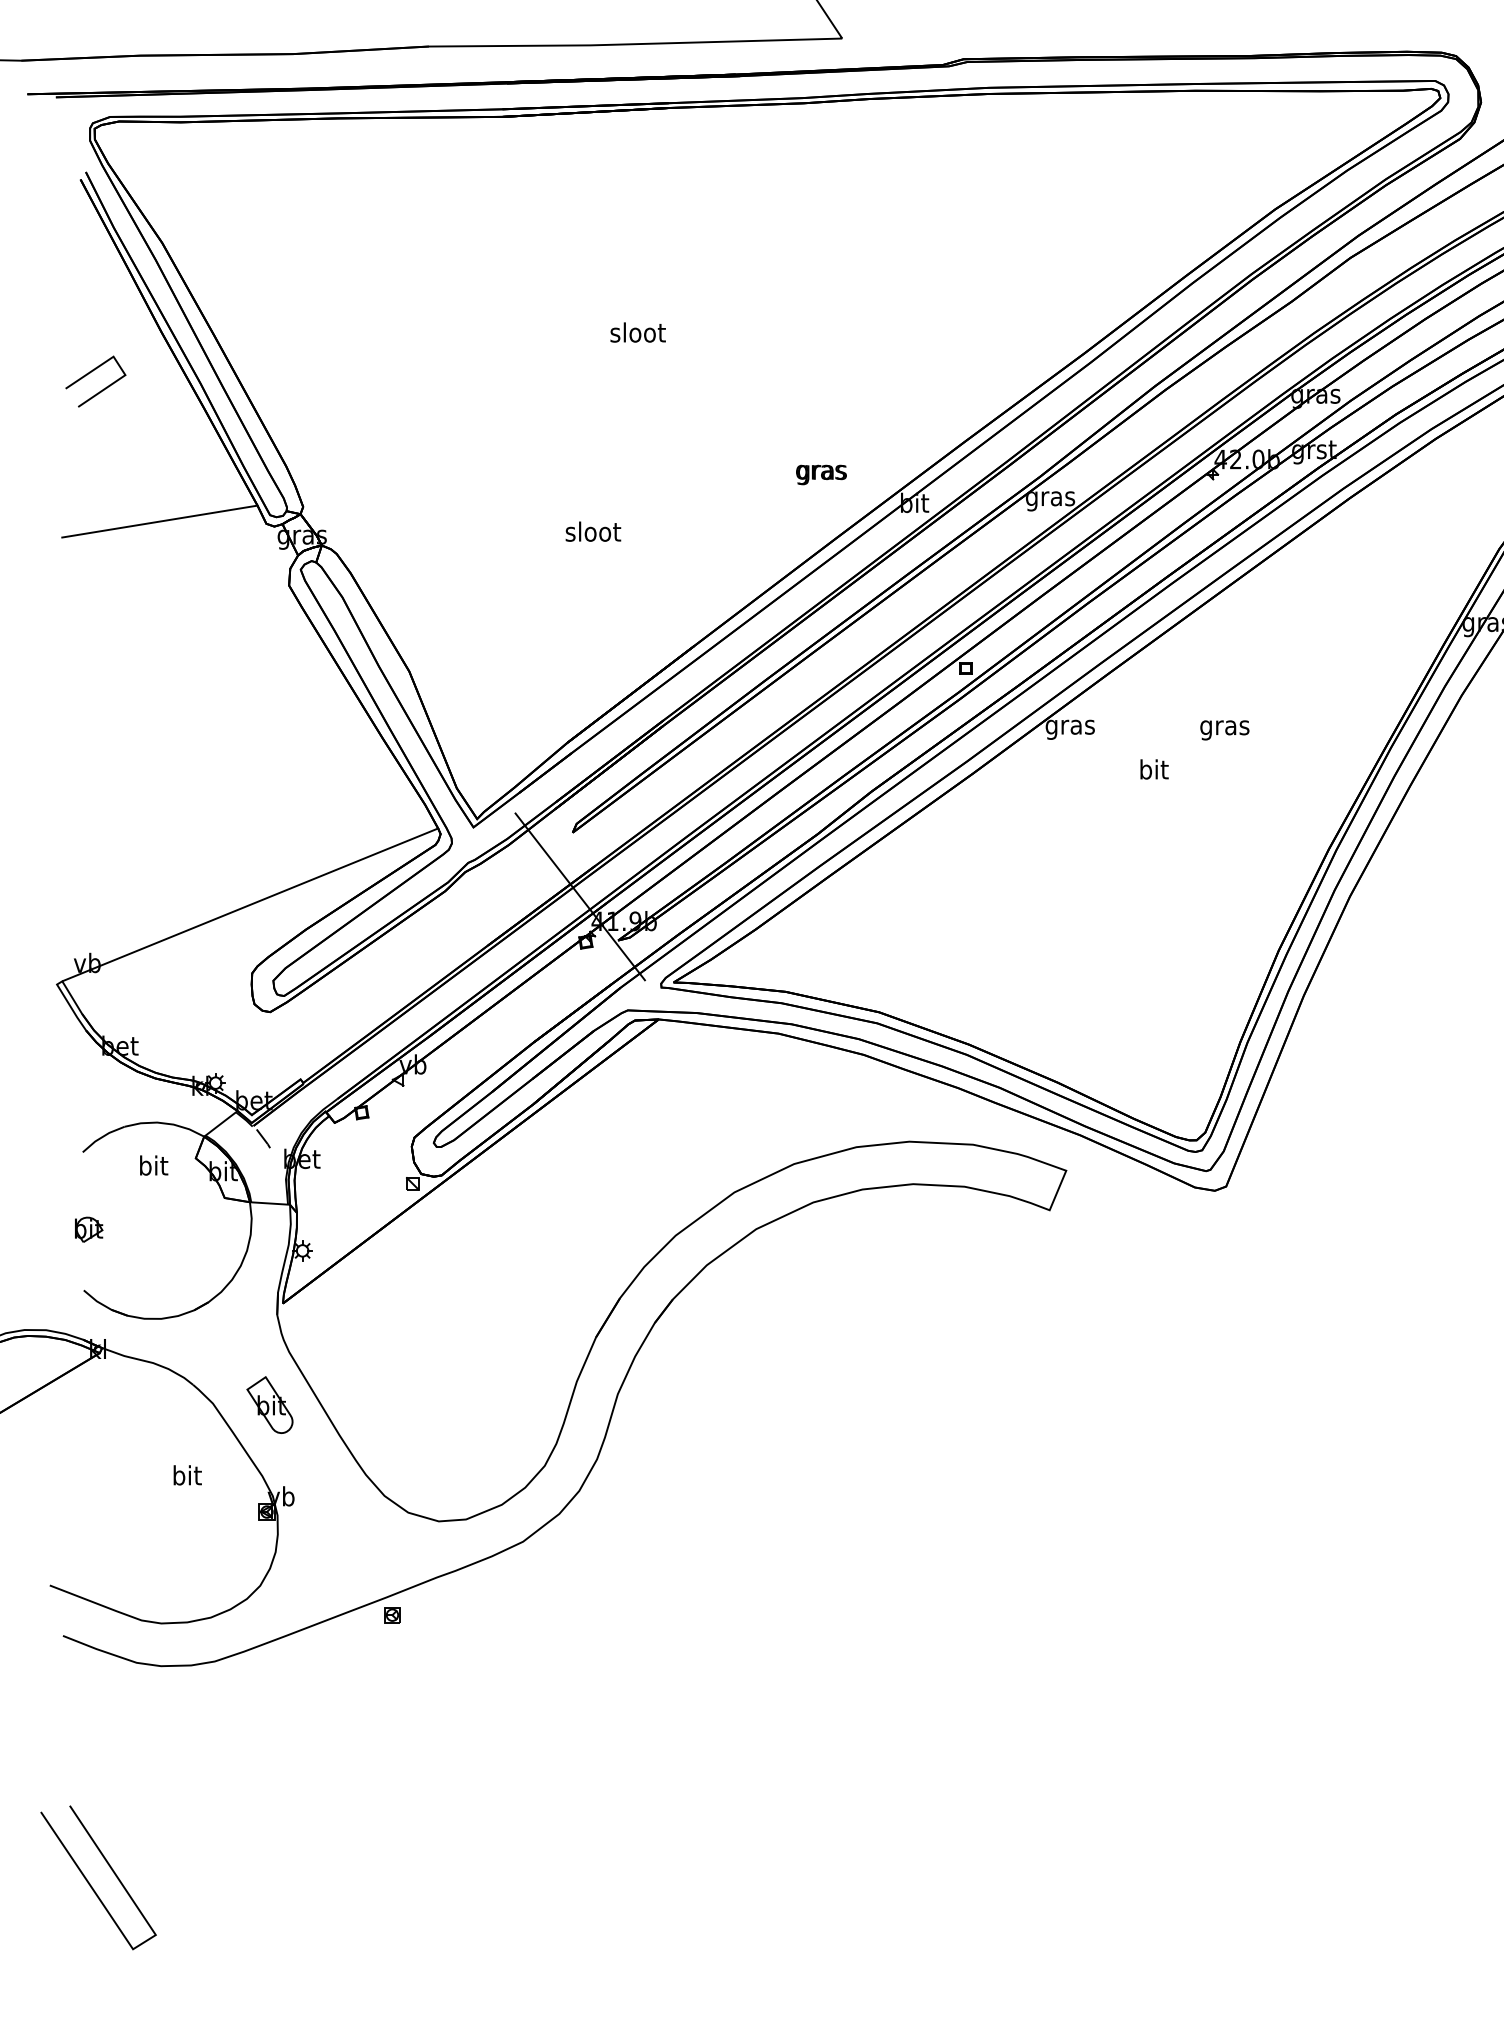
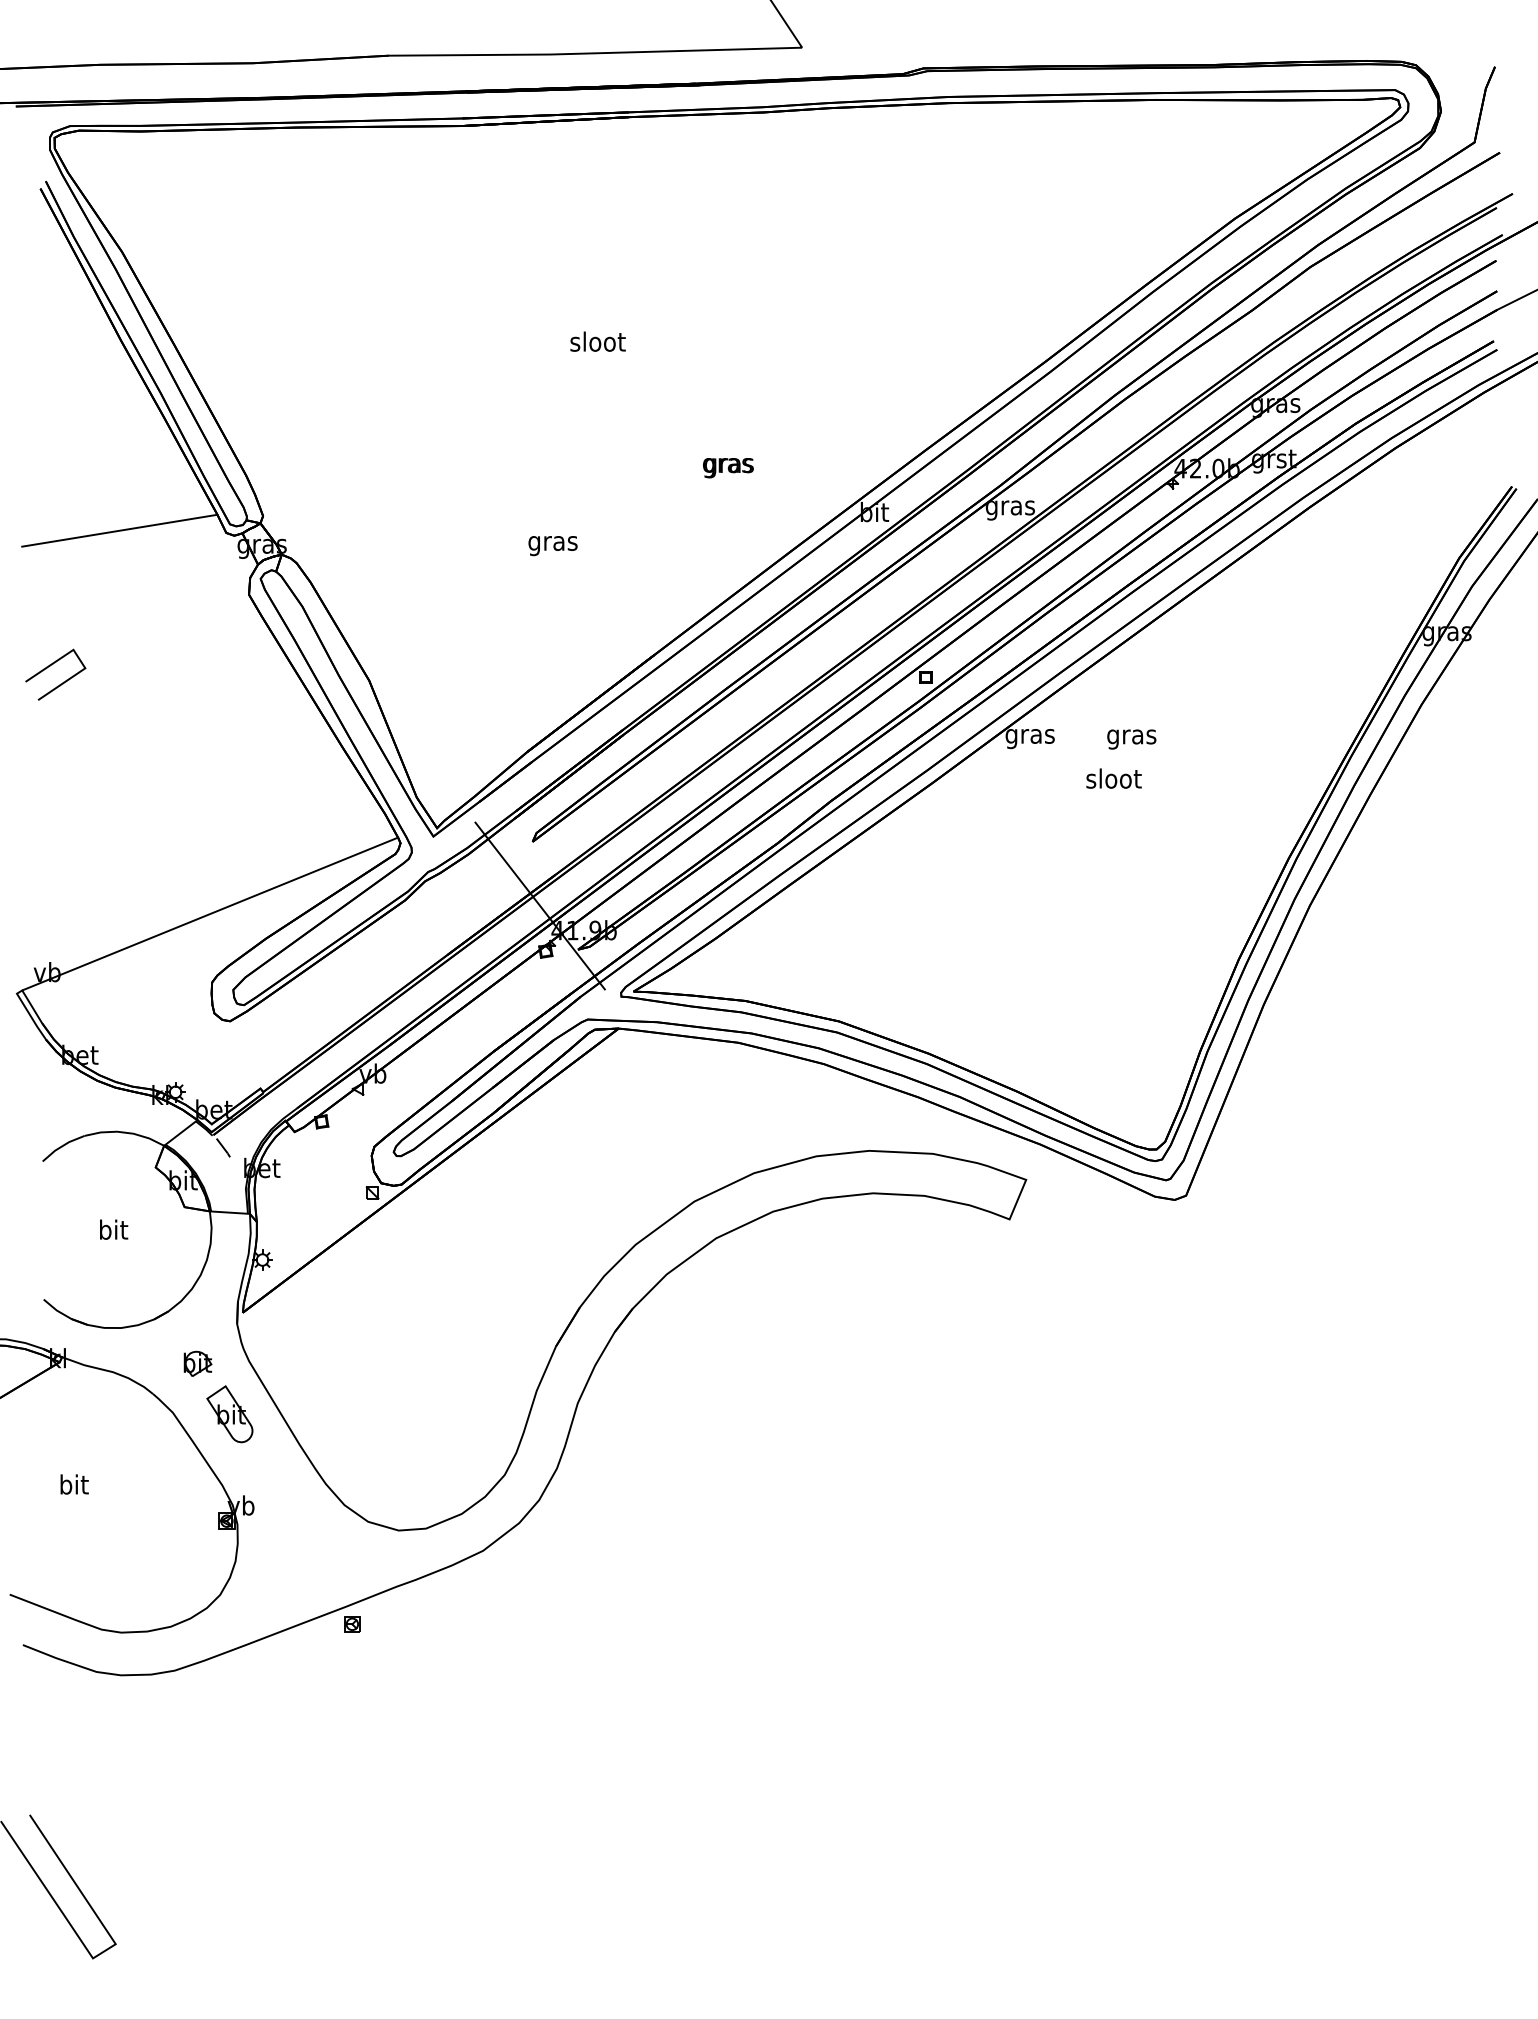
line: (90, 373) -> (50, 666), moved
text: (821, 475) -> (728, 468), moved
text: (593, 534) -> (553, 543), sloot -> gras
text: (1224, 730) -> (1131, 739), moved
text: (1153, 769) -> (1113, 778), bit -> sloot
text: (154, 1165) -> (114, 1229), moved
part: (88, 1229) -> (197, 1363), moved
text: (187, 1475) -> (74, 1484), moved

